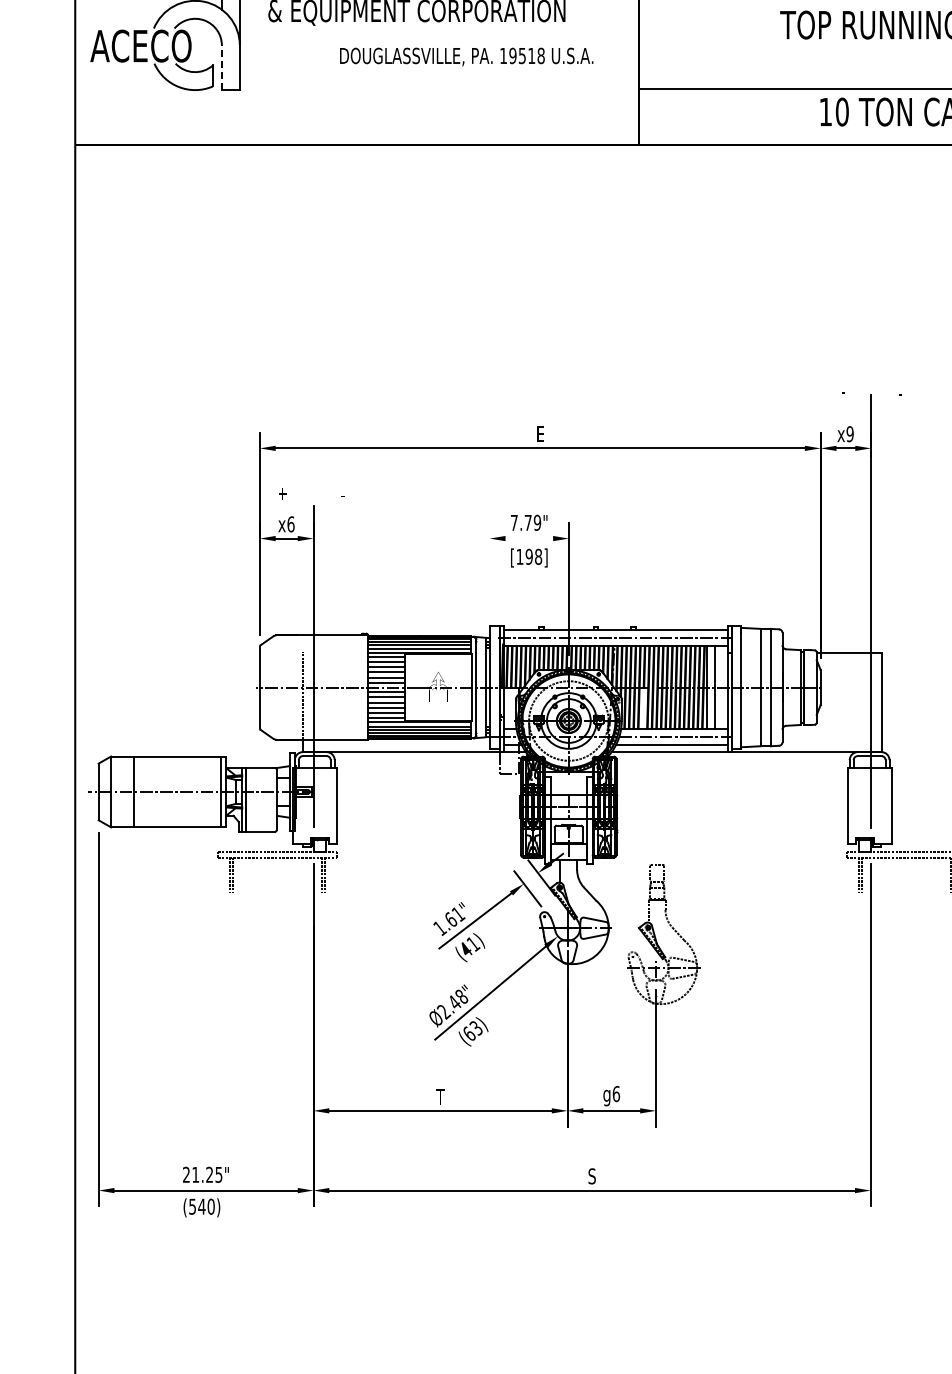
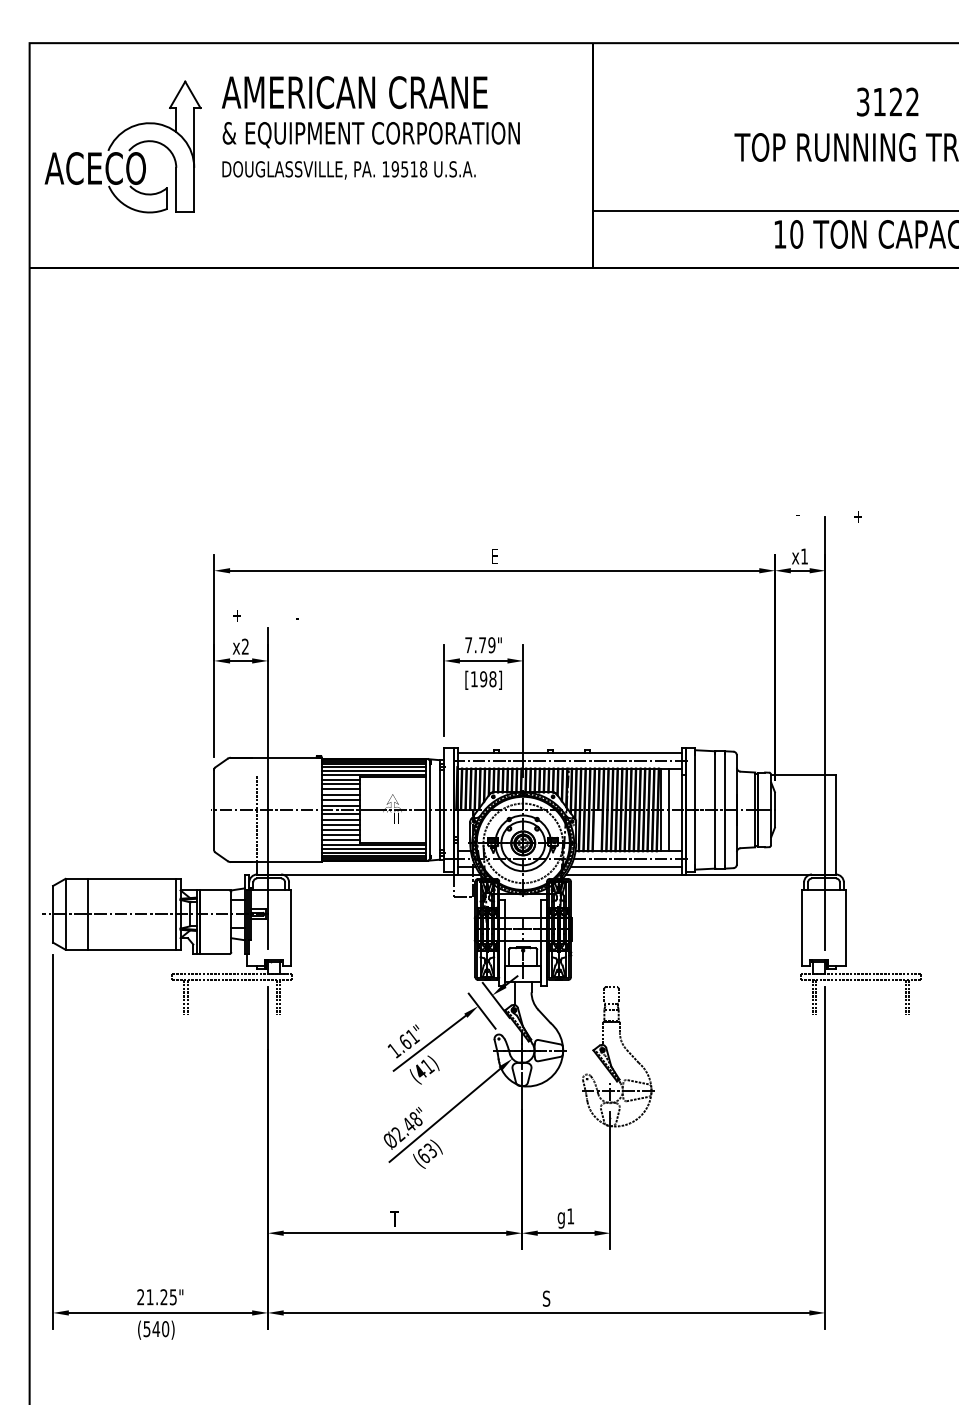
text: (466, 57) -> (348, 170), moved
line: (222, 67) -> (176, 189), dashed -> solid
text: (903, 394) -> (857, 516), - -> +
text: (850, 434) -> (804, 556), x9 -> x1
text: (291, 524) -> (245, 646), x6 -> x2
line: (529, 538) -> (483, 660), added
line: (490, 568) -> (444, 690), added
text: (616, 1094) -> (570, 1216), g6 -> g1

